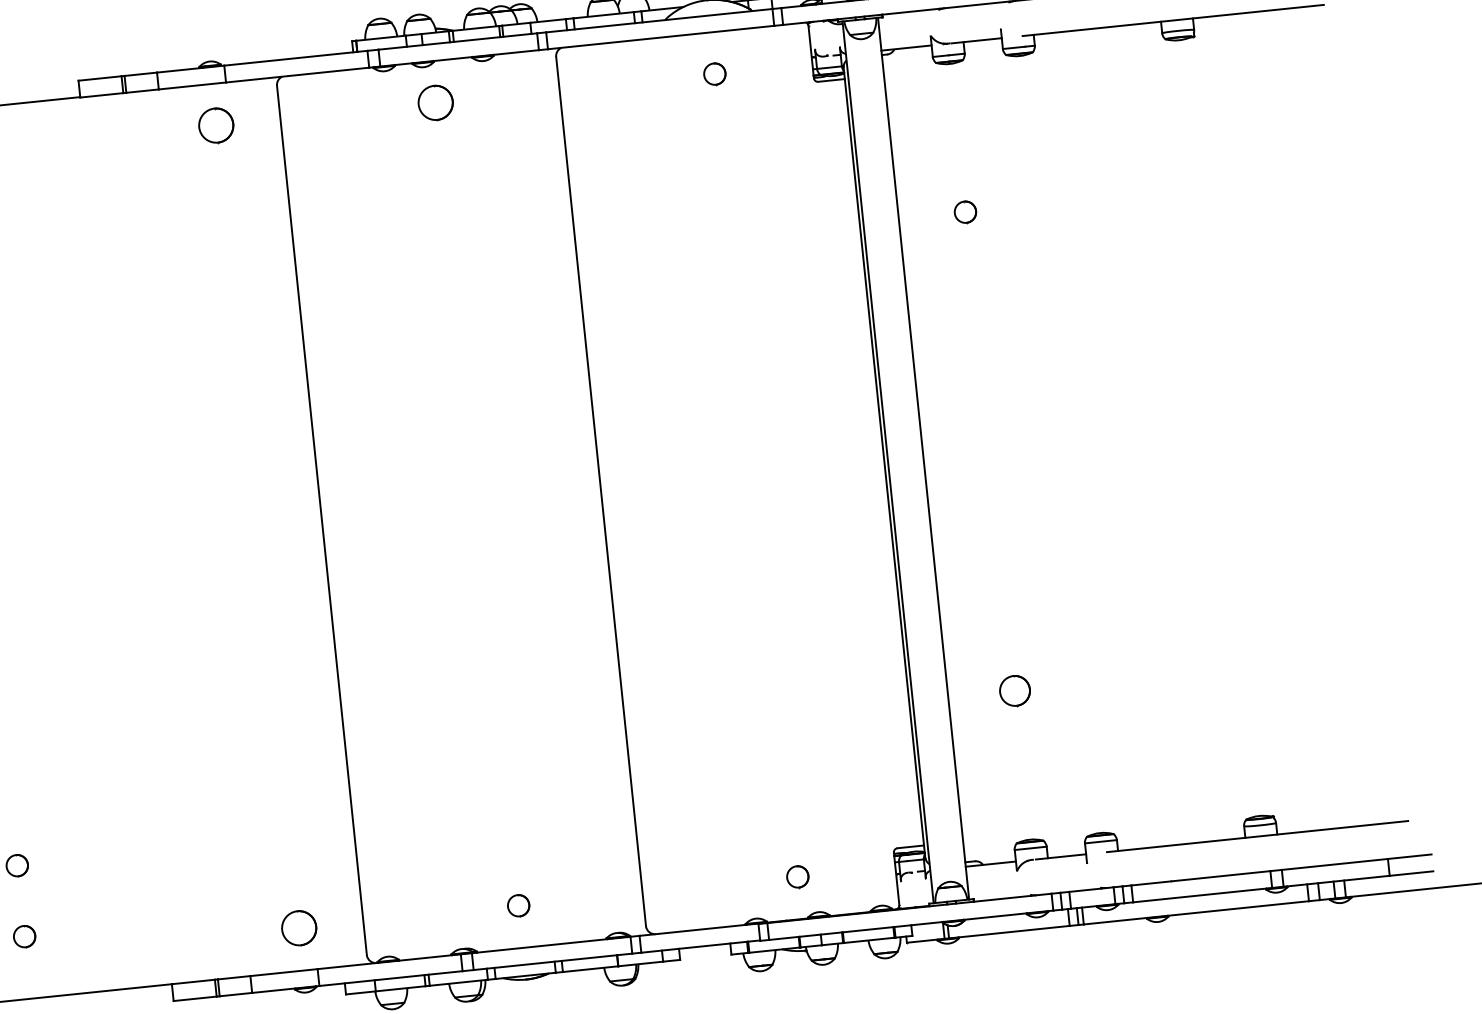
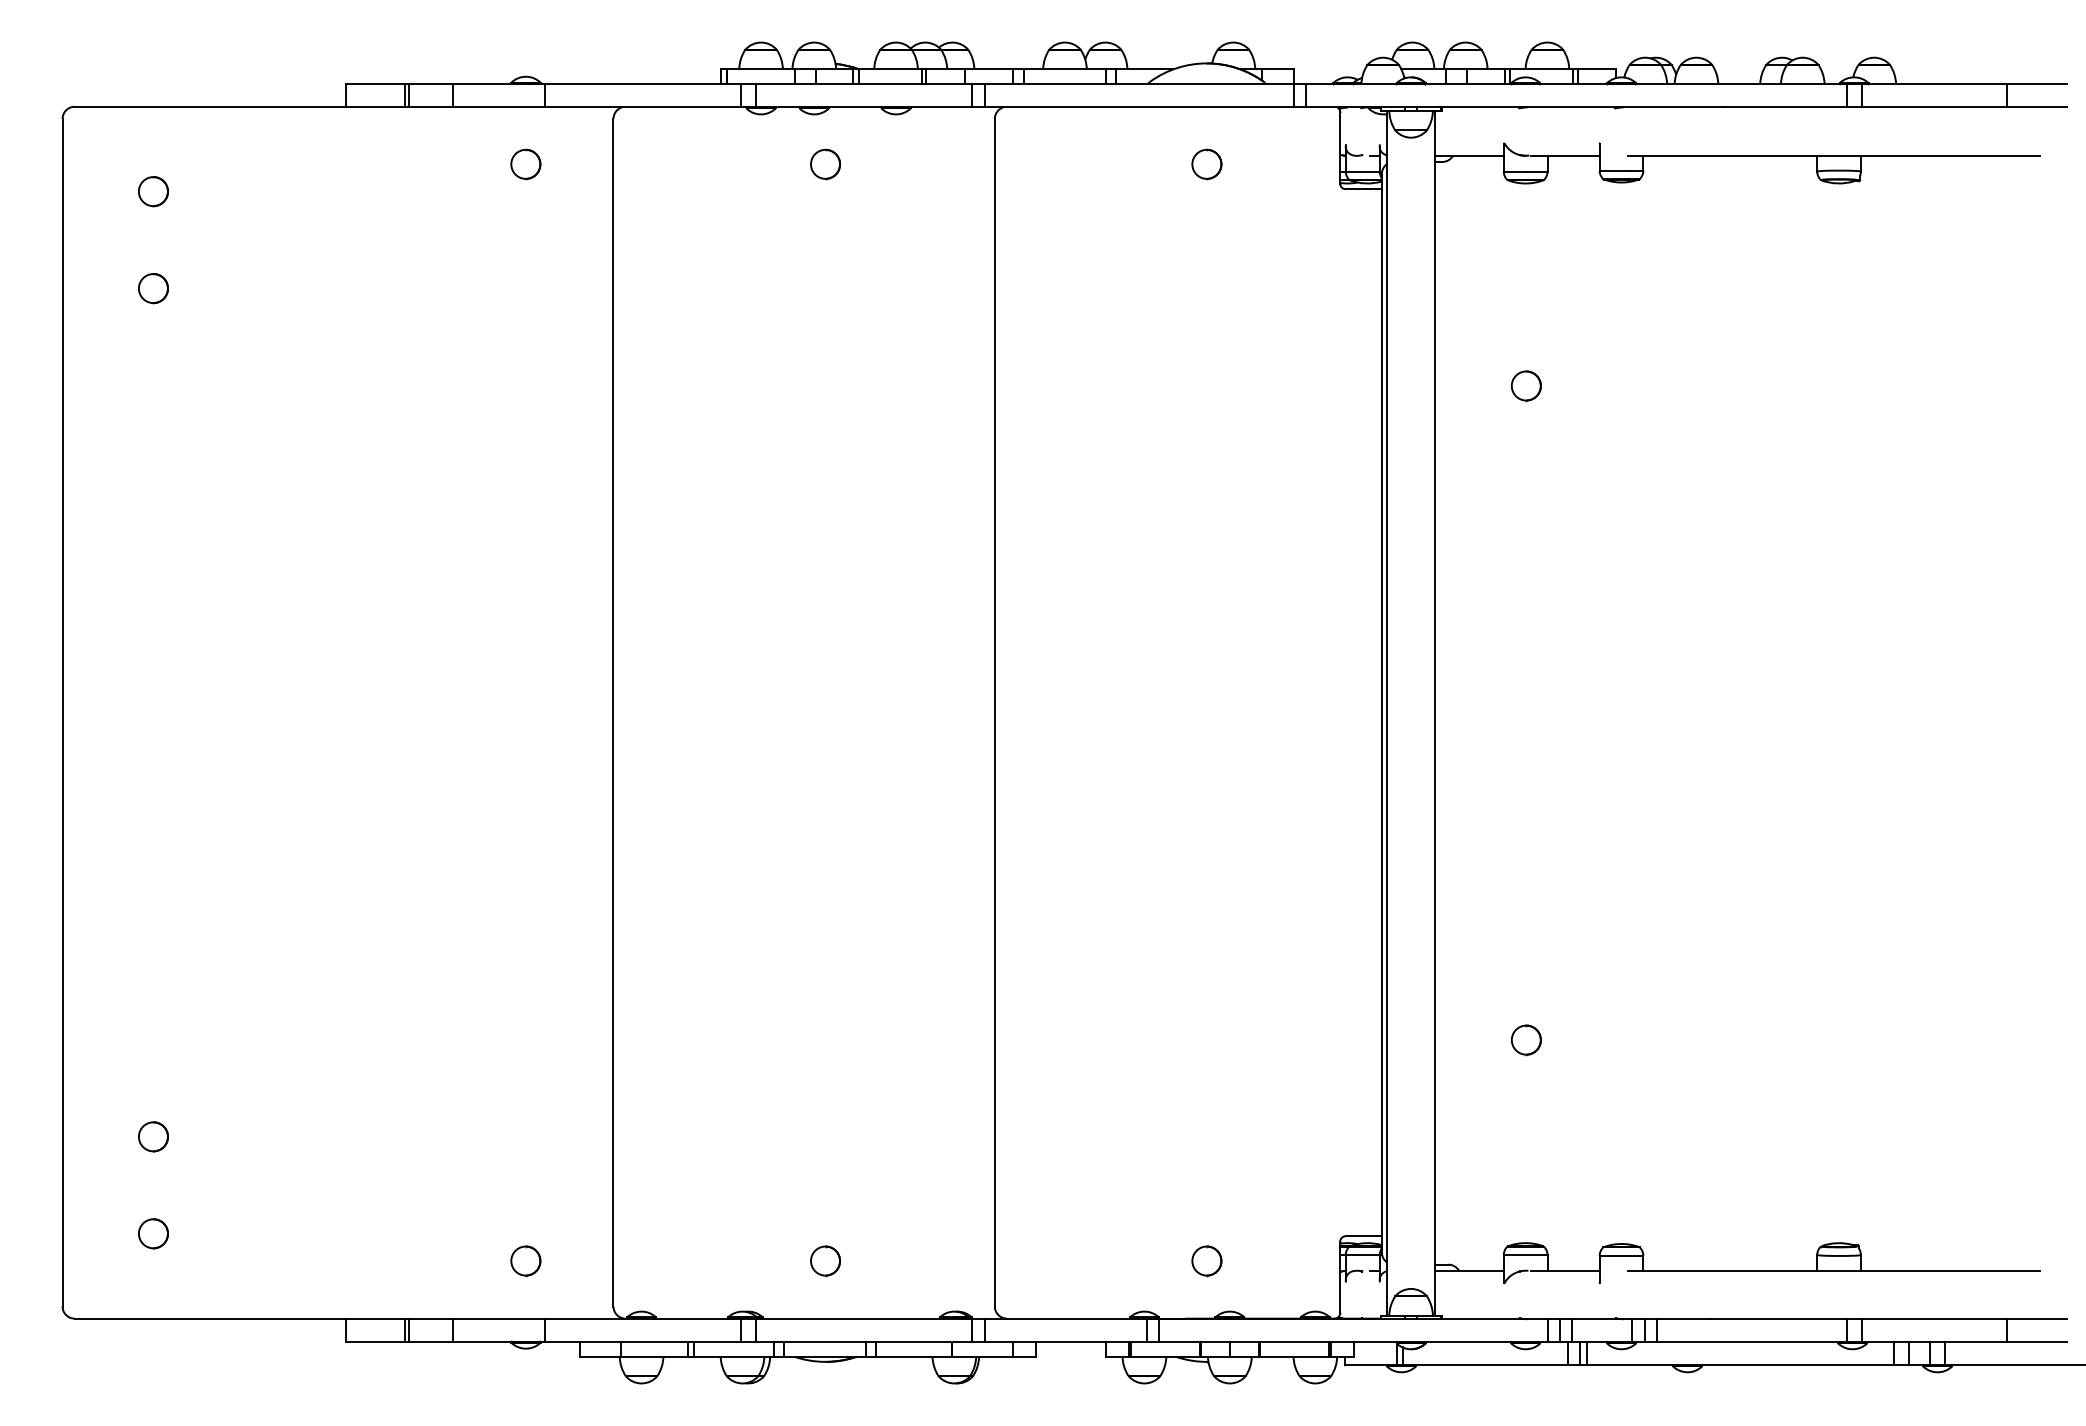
part: (435, 103) -> (825, 164), size x0.62
part: (216, 125) -> (525, 164), size x0.62
part: (1014, 691) -> (1525, 1040), size x0.71
part: (299, 928) -> (525, 1261), size x0.62

